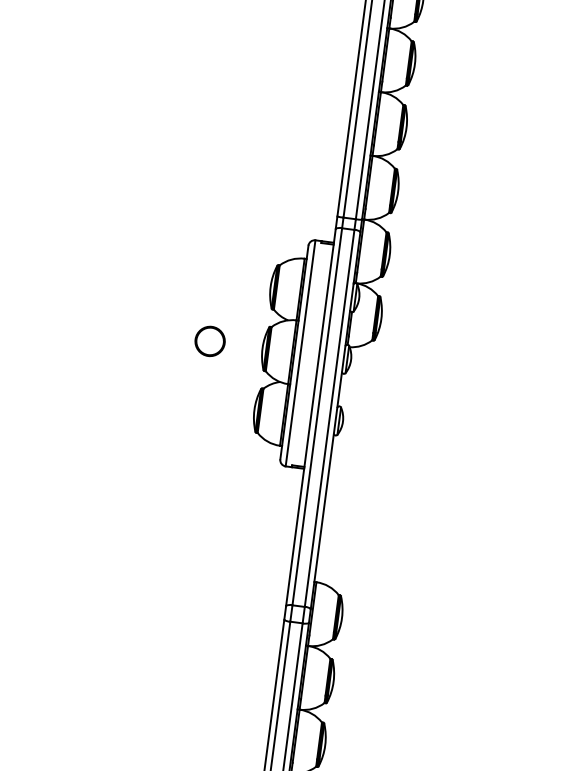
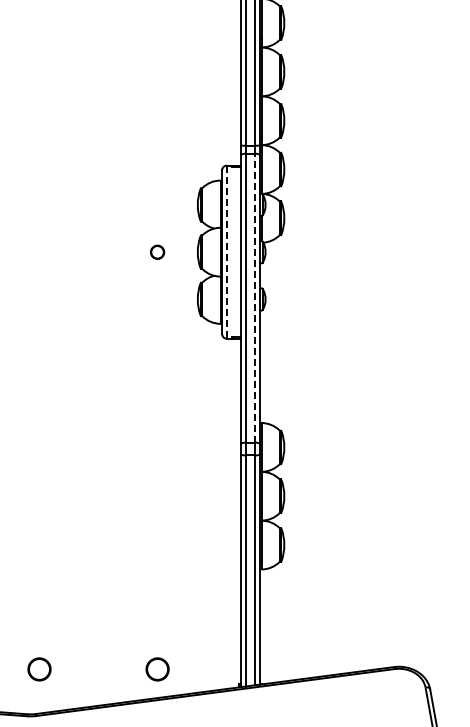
circle: (209, 341) -> (157, 252), size x0.6
line: (300, 353) -> (226, 252), solid -> dashed
line: (330, 417) -> (255, 297), solid -> dashed

